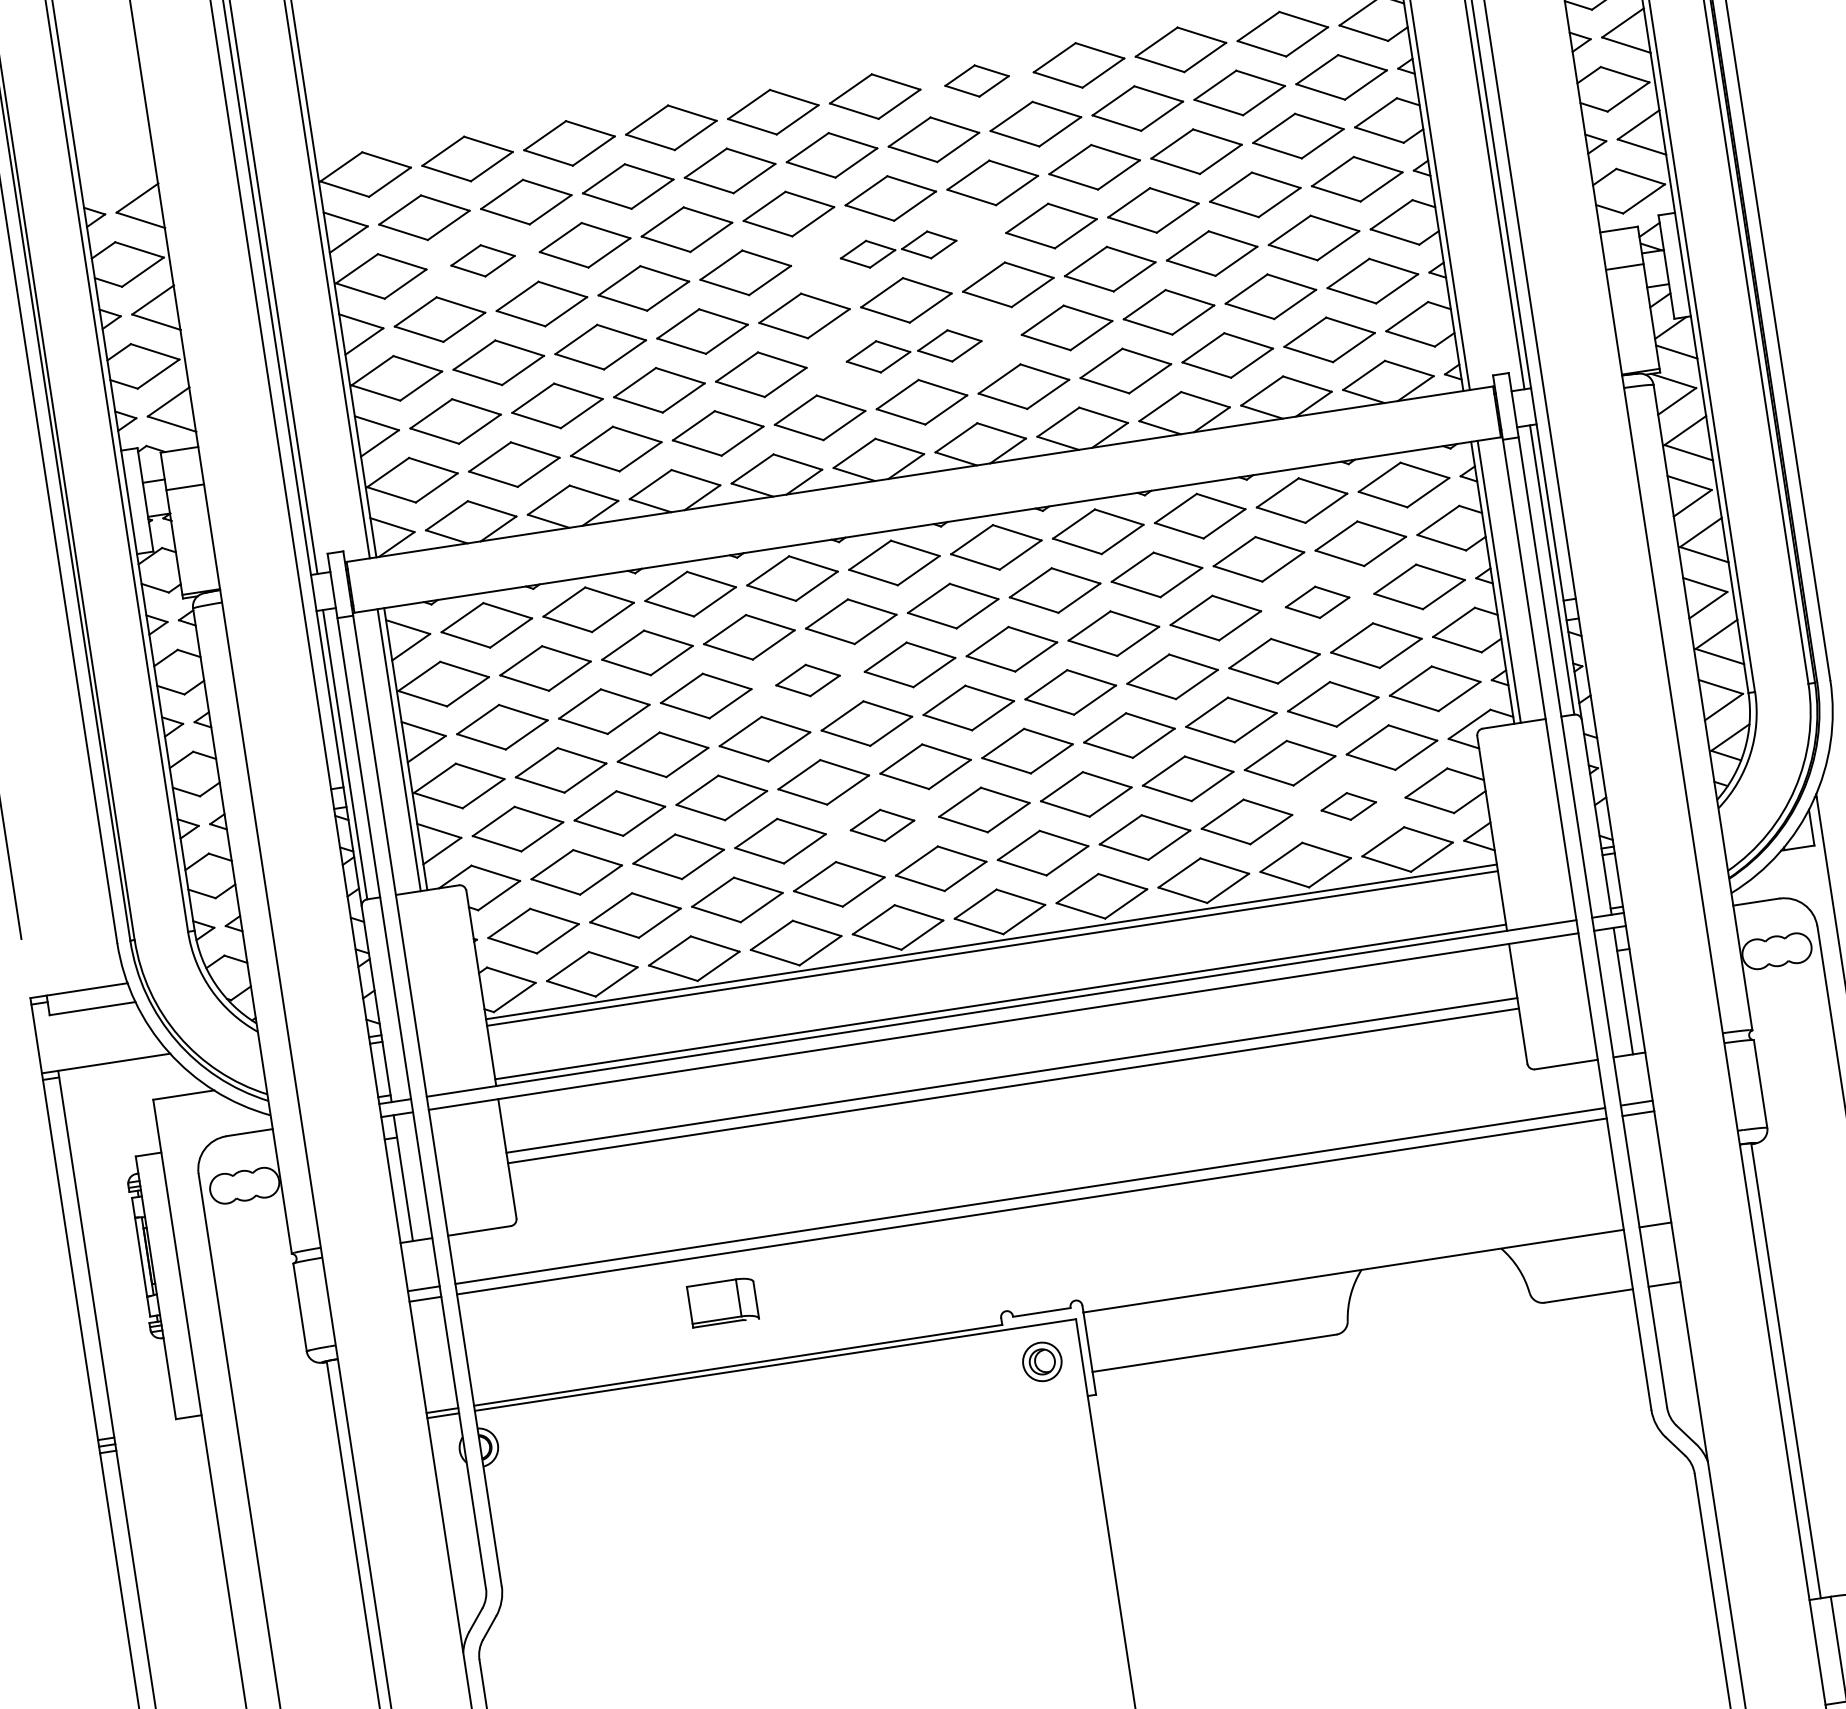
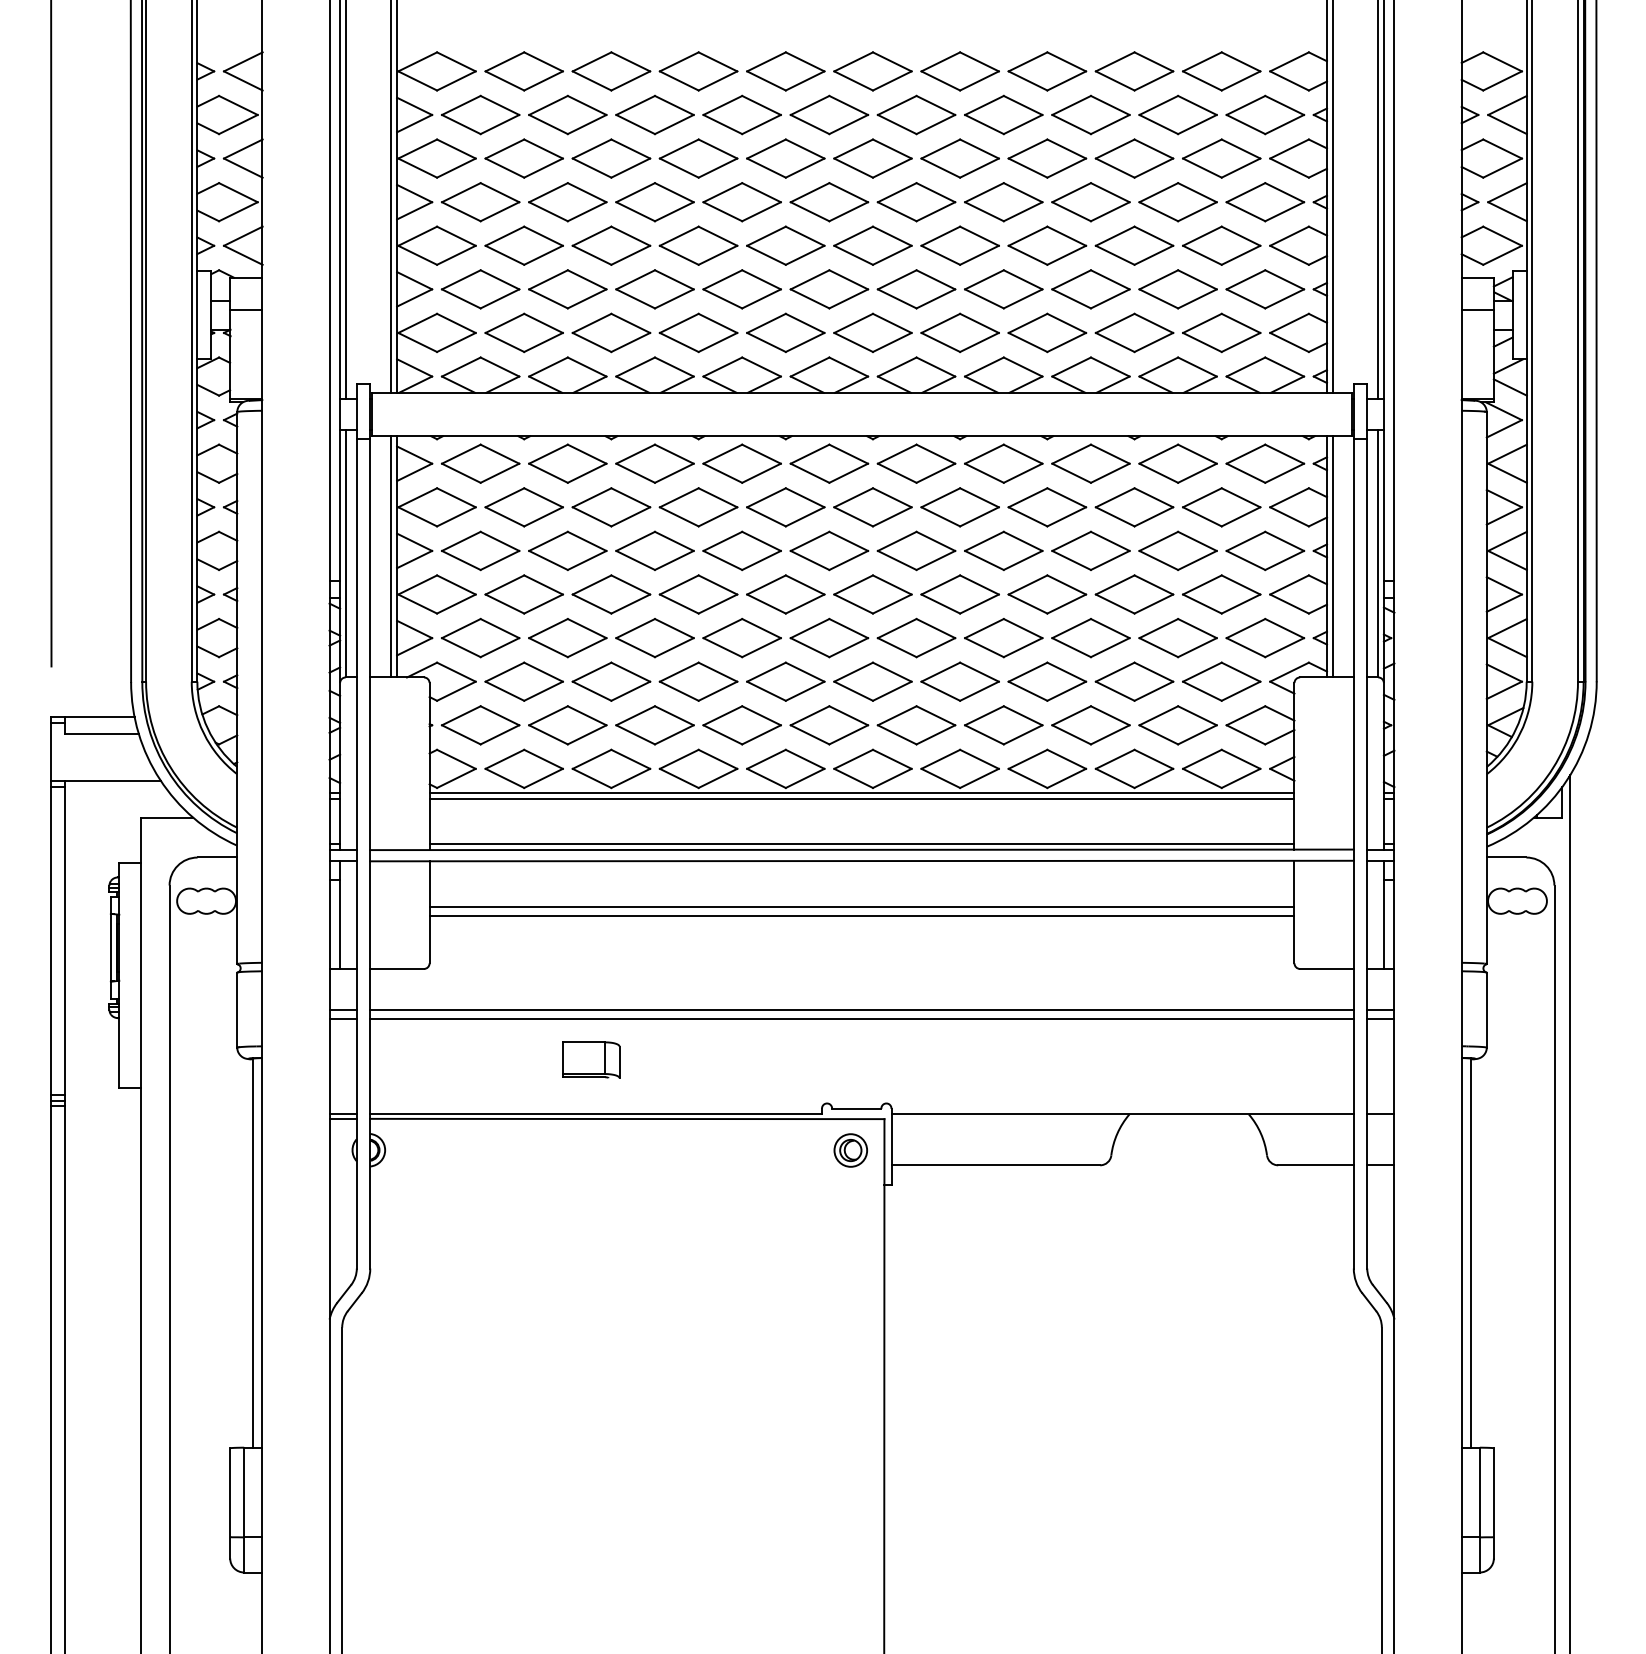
part: (976, 81) -> (959, 71), size x1.43
part: (898, 249) -> (872, 202), size x1.67
part: (482, 260) -> (523, 158), size x1.43
part: (913, 351) -> (872, 289), size x1.43
part: (1316, 602) -> (1177, 550), size x1.43
part: (807, 680) -> (741, 550), size x1.43
part: (1348, 806) -> (1177, 725), size x1.67
part: (882, 825) -> (785, 681), size x1.43

